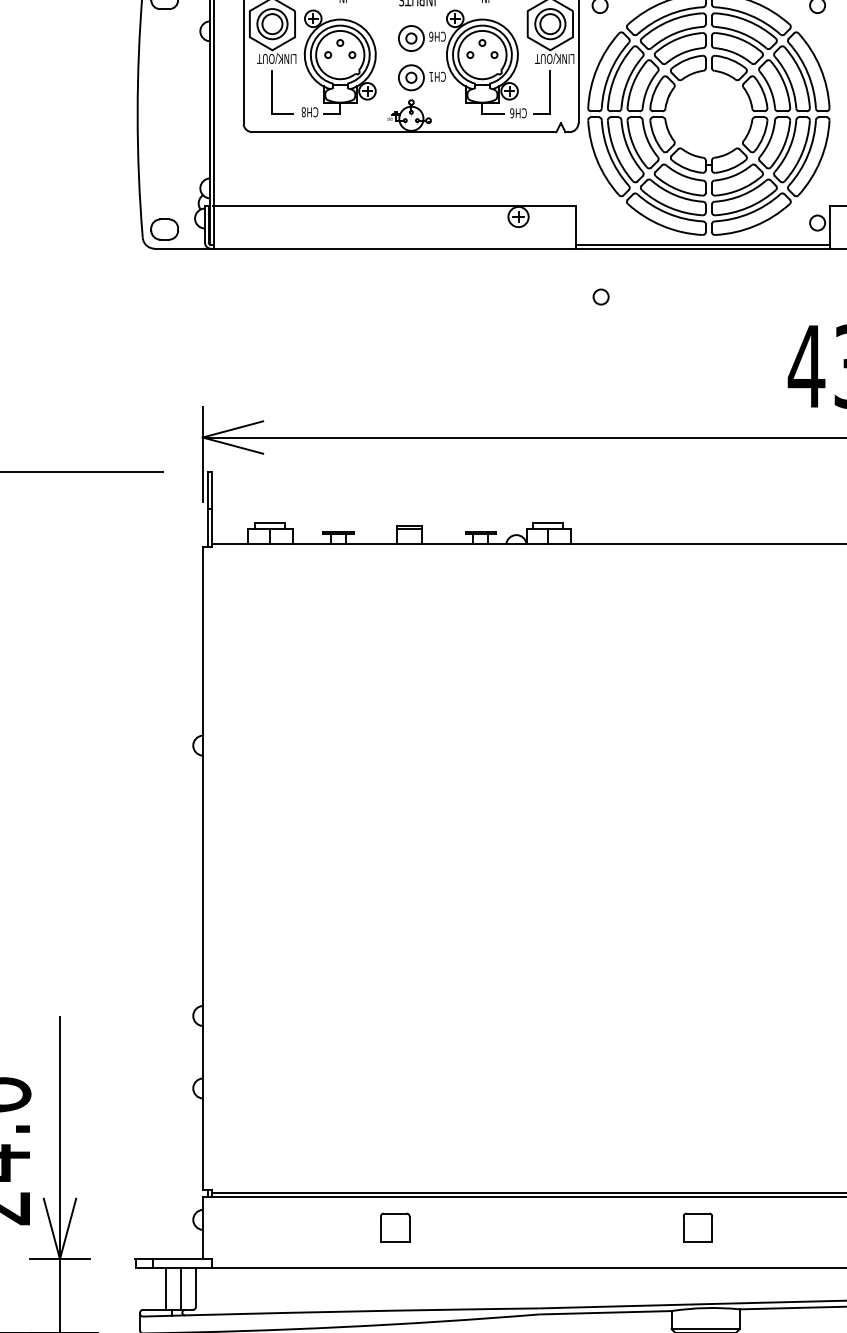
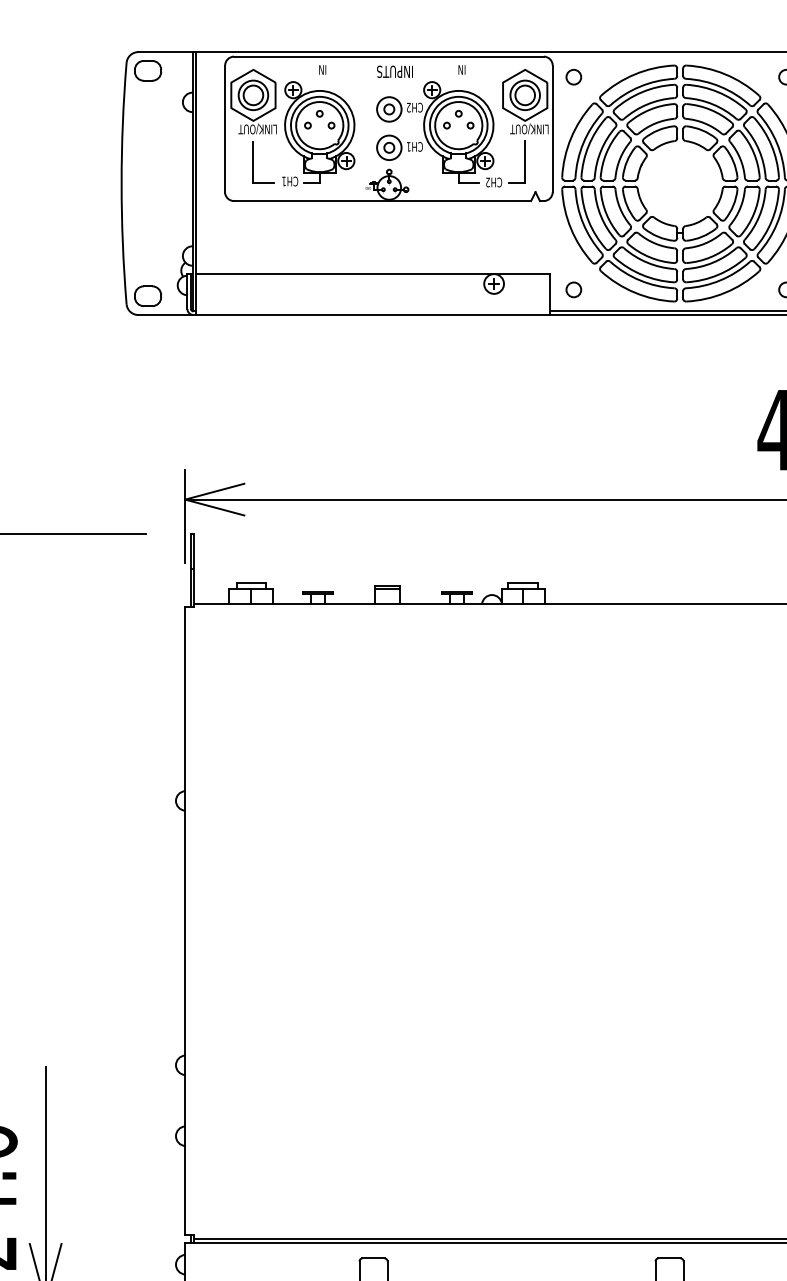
text: (431, 36) -> (408, 107), CH6 -> CH2
text: (303, 112) -> (283, 181), CH8 -> CH1
text: (512, 113) -> (488, 182), CH6 -> CH2
circle: (600, 296) -> (573, 289), moved

